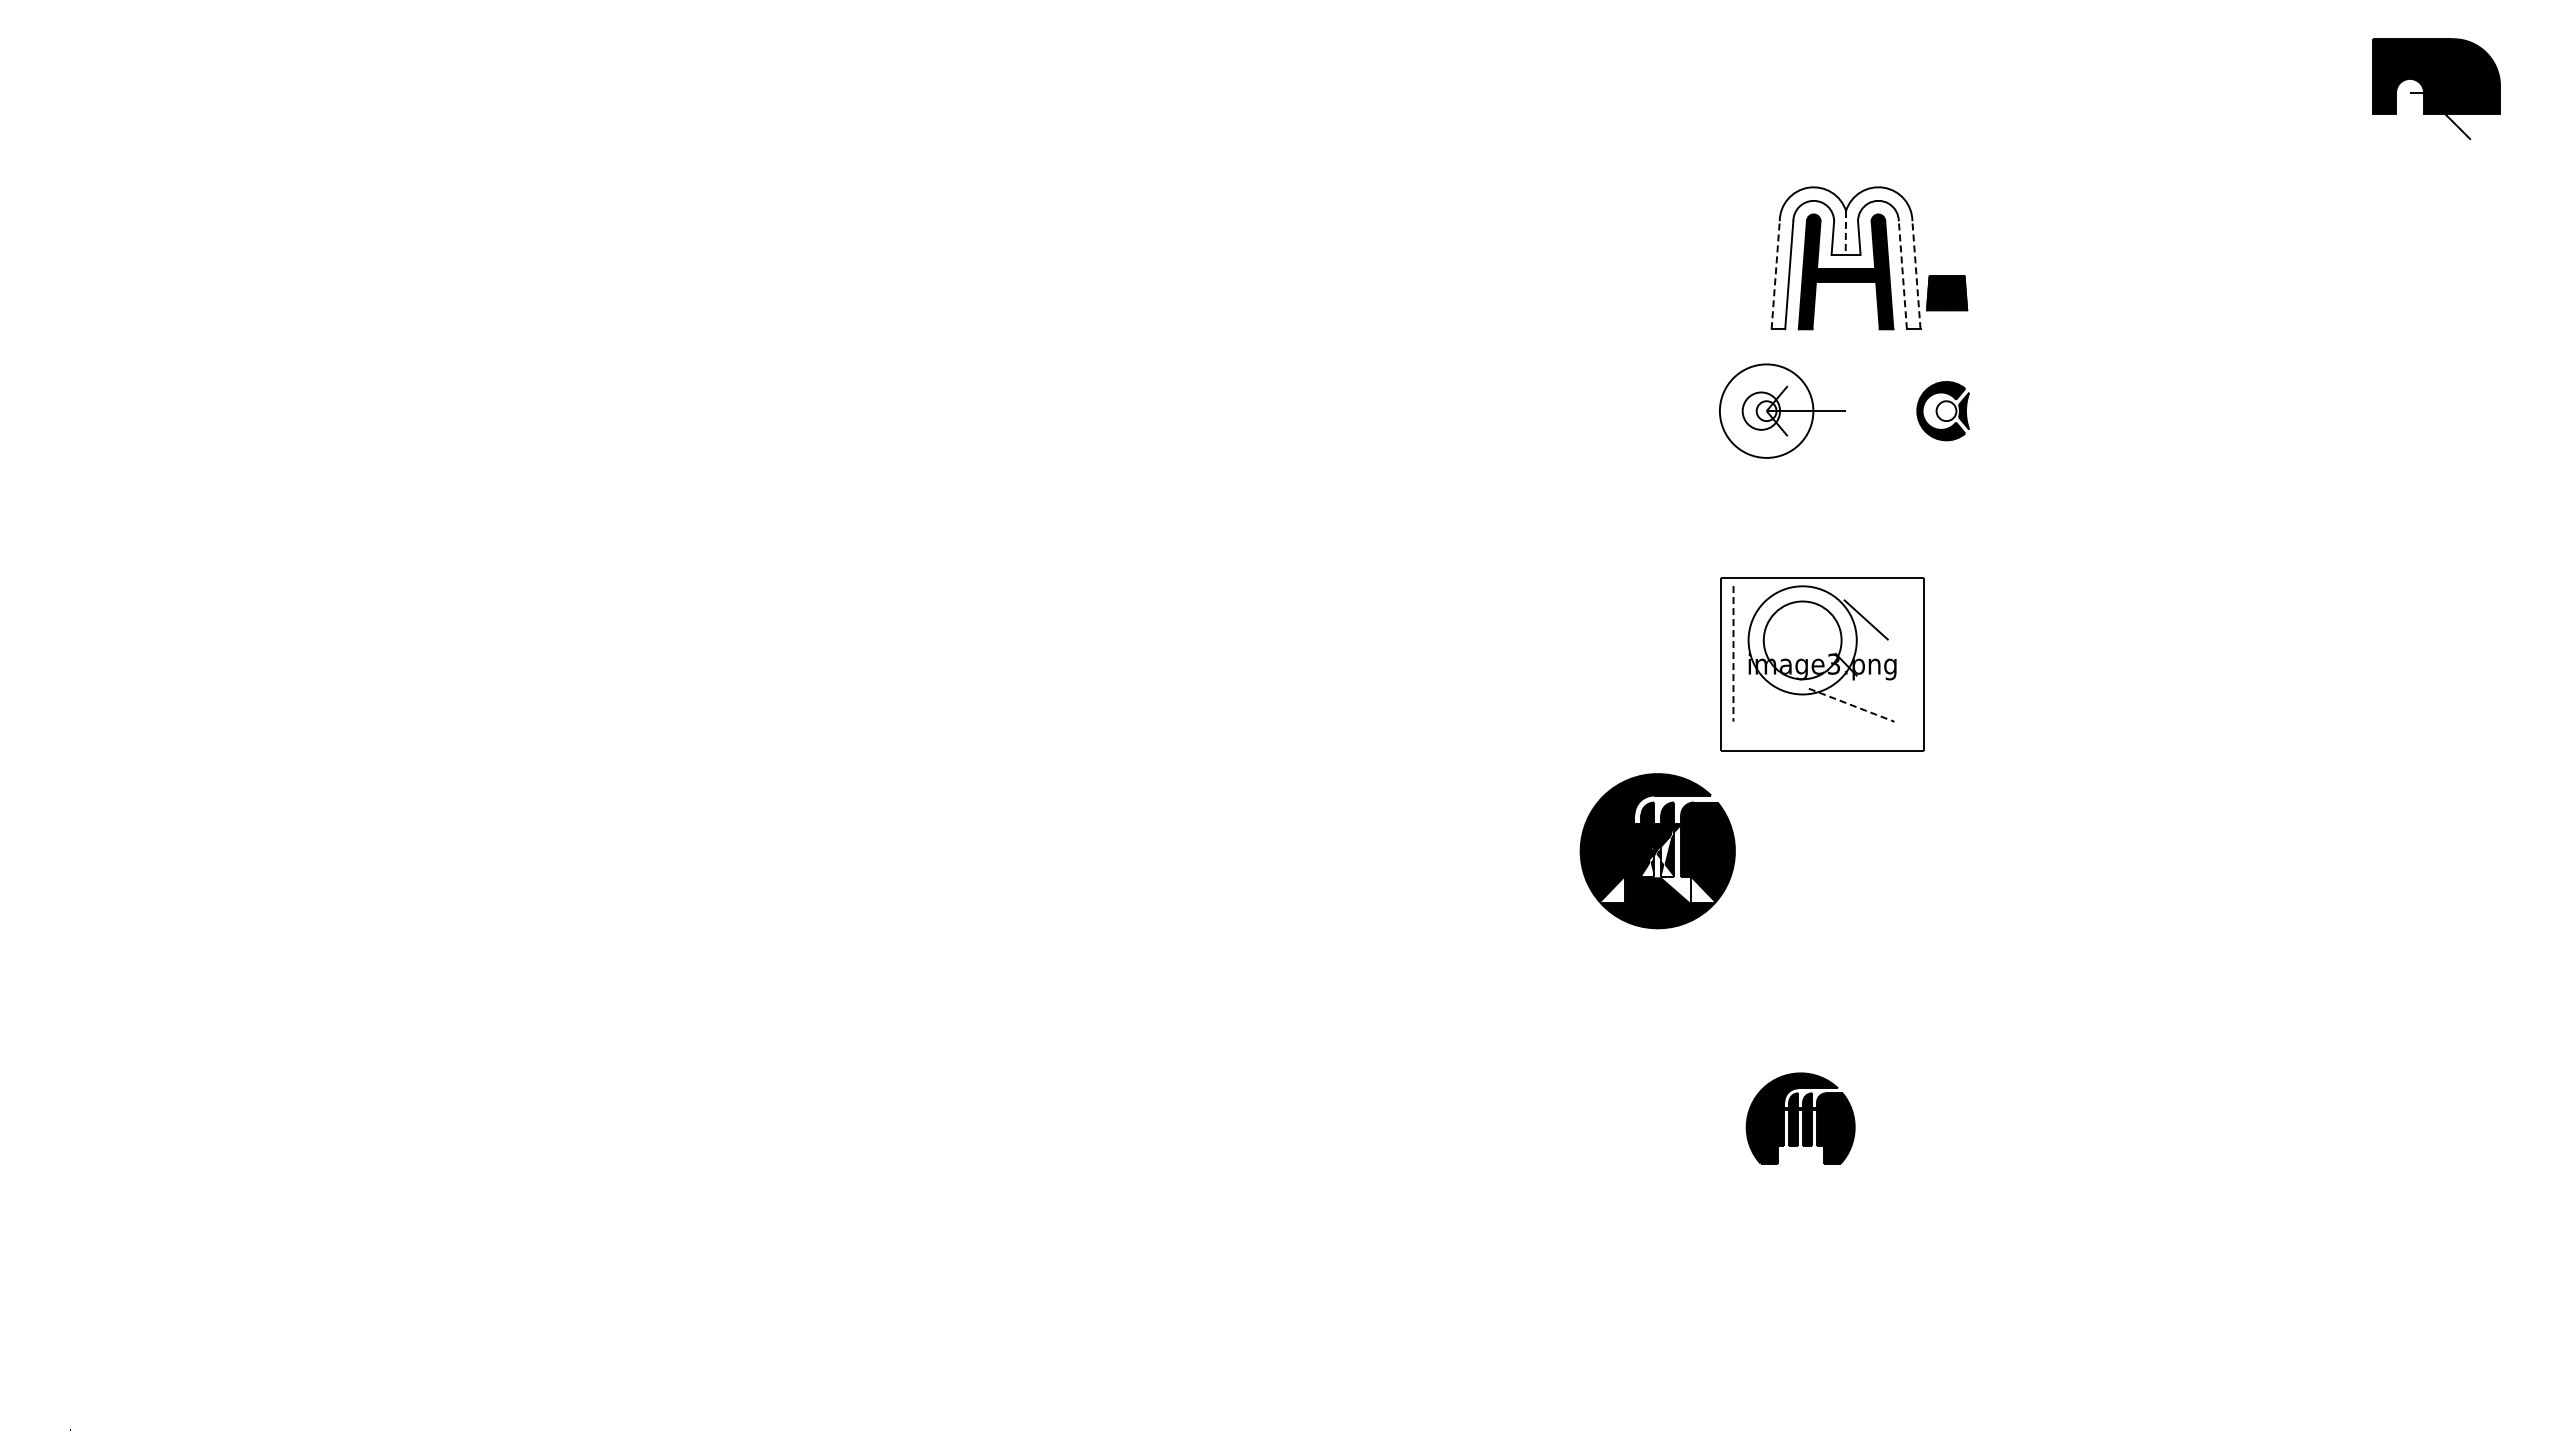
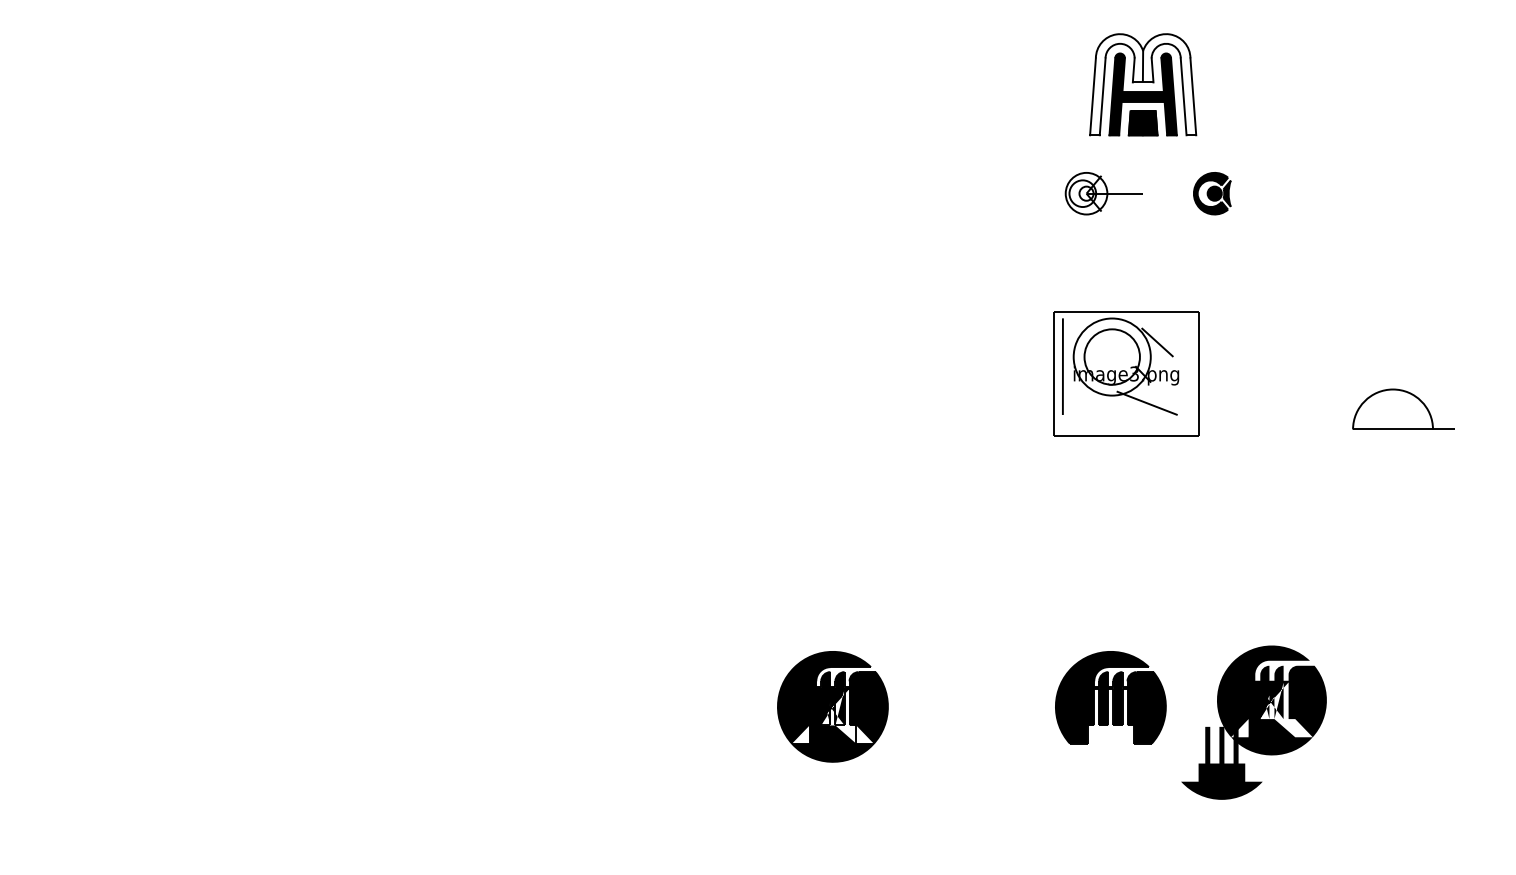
line: (1845, 233) -> (1142, 67), dashed -> solid
line: (1775, 274) -> (1092, 96), dashed -> solid
line: (1902, 274) -> (1183, 96), dashed -> solid
line: (1916, 274) -> (1193, 96), dashed -> solid
part: (1947, 293) -> (1143, 123), moved
circle: (1766, 410) -> (1086, 193), size x0.62
fill: (1946, 411) -> (1214, 193), added
line: (1733, 653) -> (1062, 366), dashed -> solid
line: (1851, 705) -> (1147, 403), dashed -> solid
part: (2211, 713) -> (1403, 409), added
part: (1657, 851) -> (832, 707), moved
part: (1800, 1118) -> (1110, 697), size x1.43
part: (2001, 1153) -> (1253, 722), added

